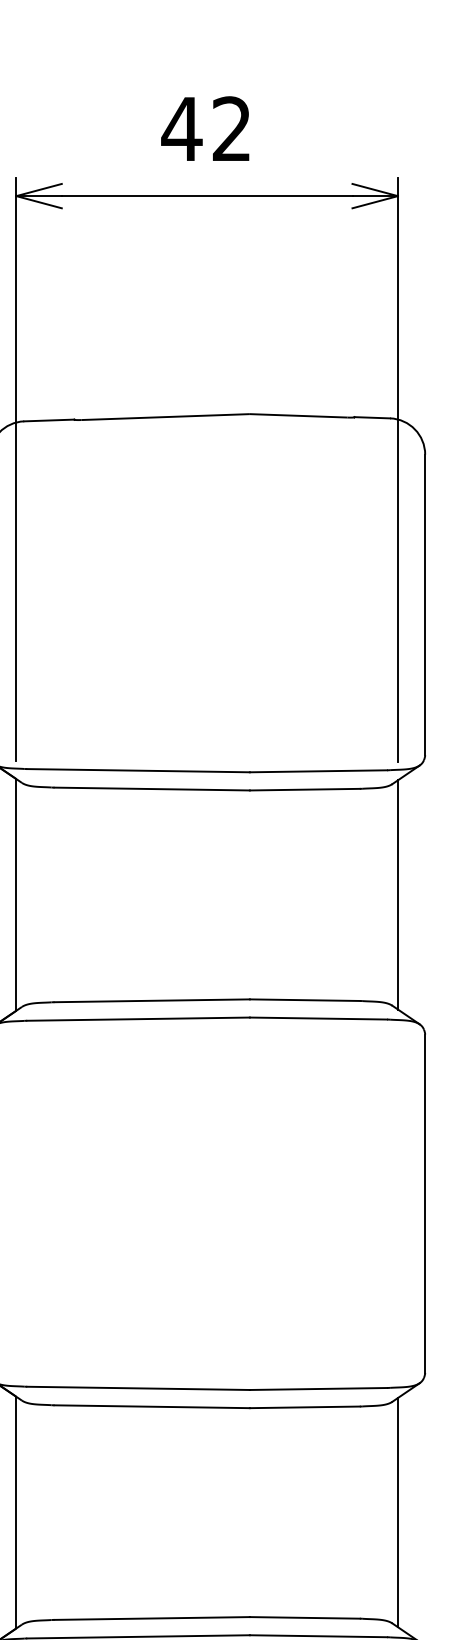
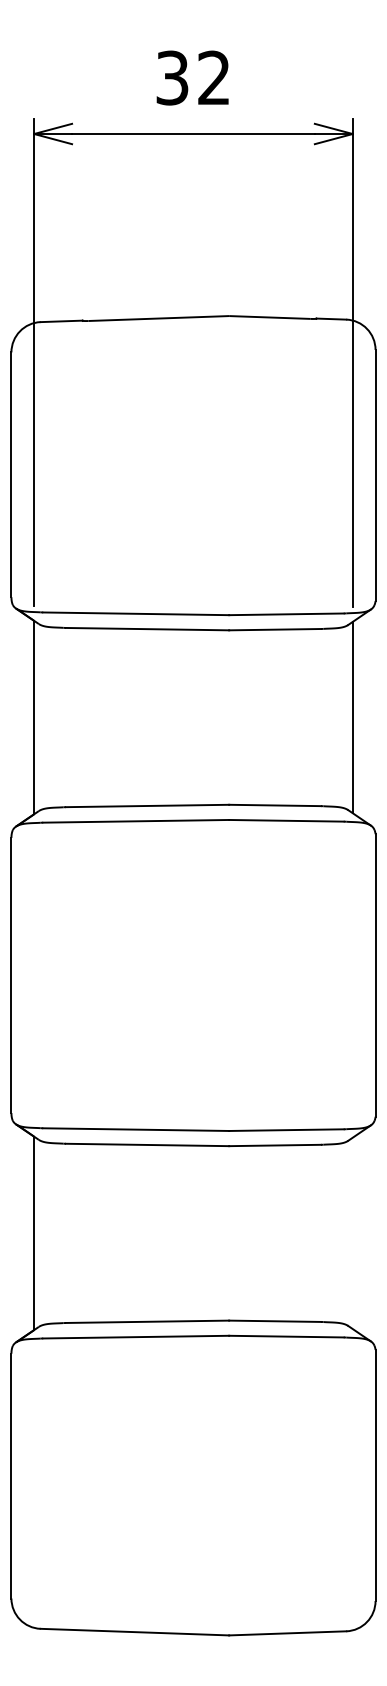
text: (182, 128) -> (172, 77), 42 -> 32
line: (397, 1512) -> (352, 1233), removed

